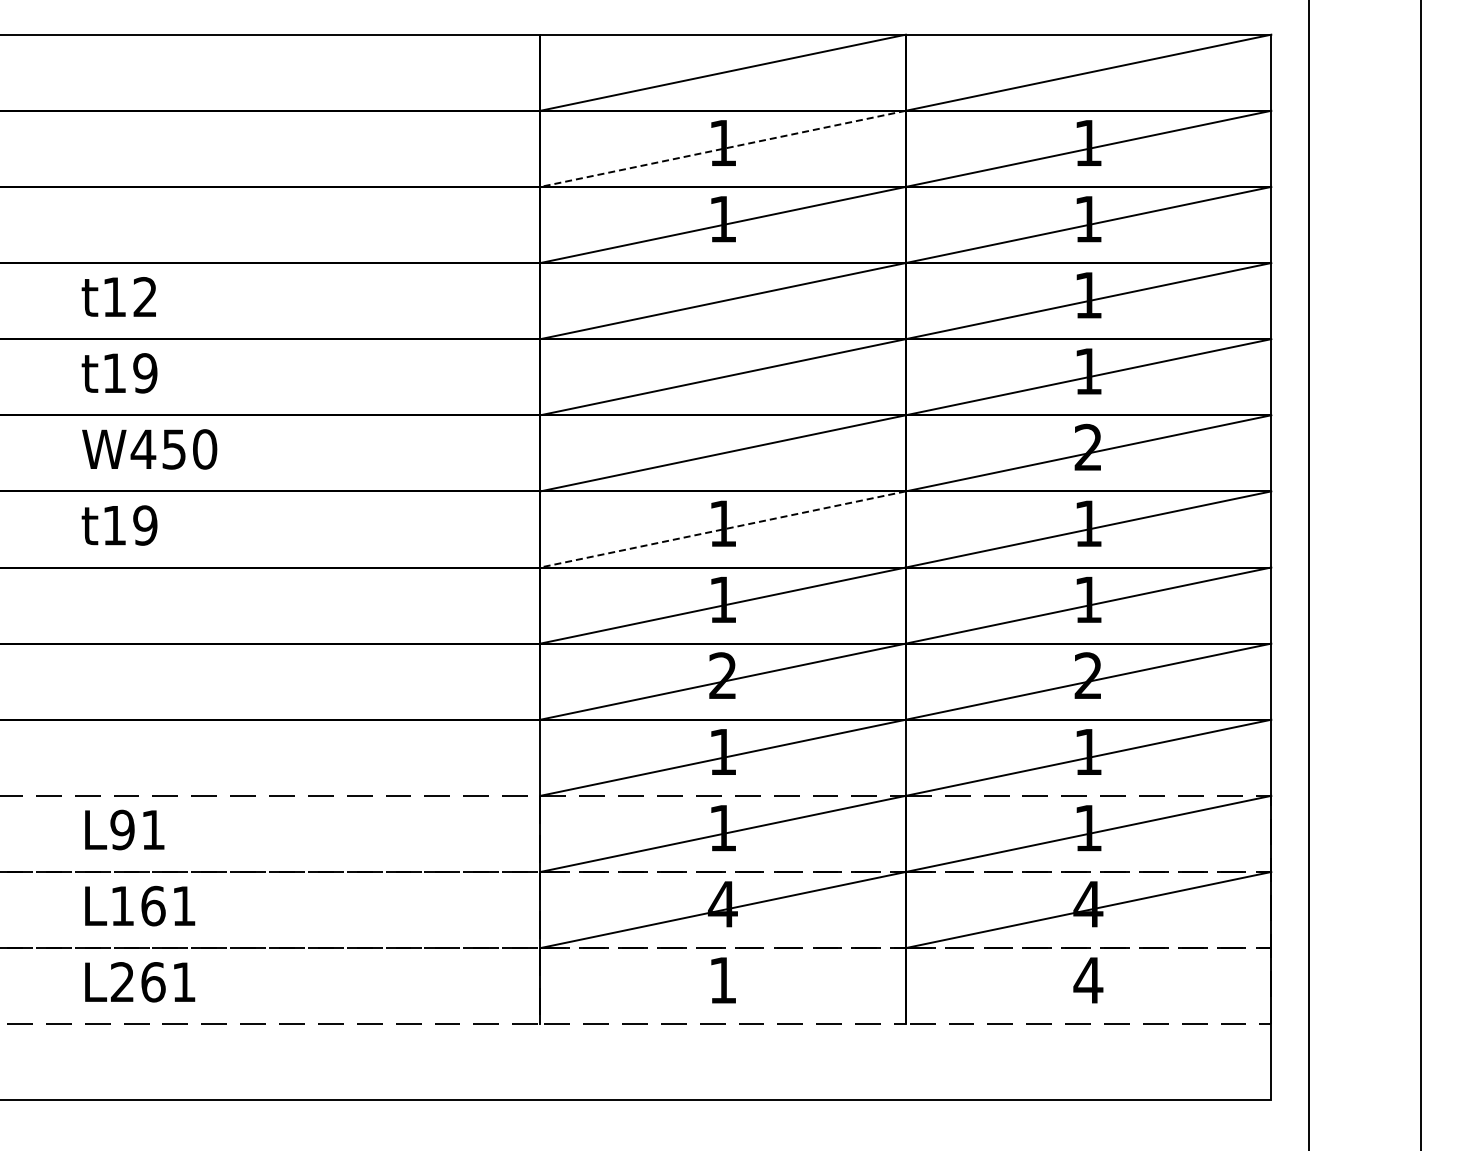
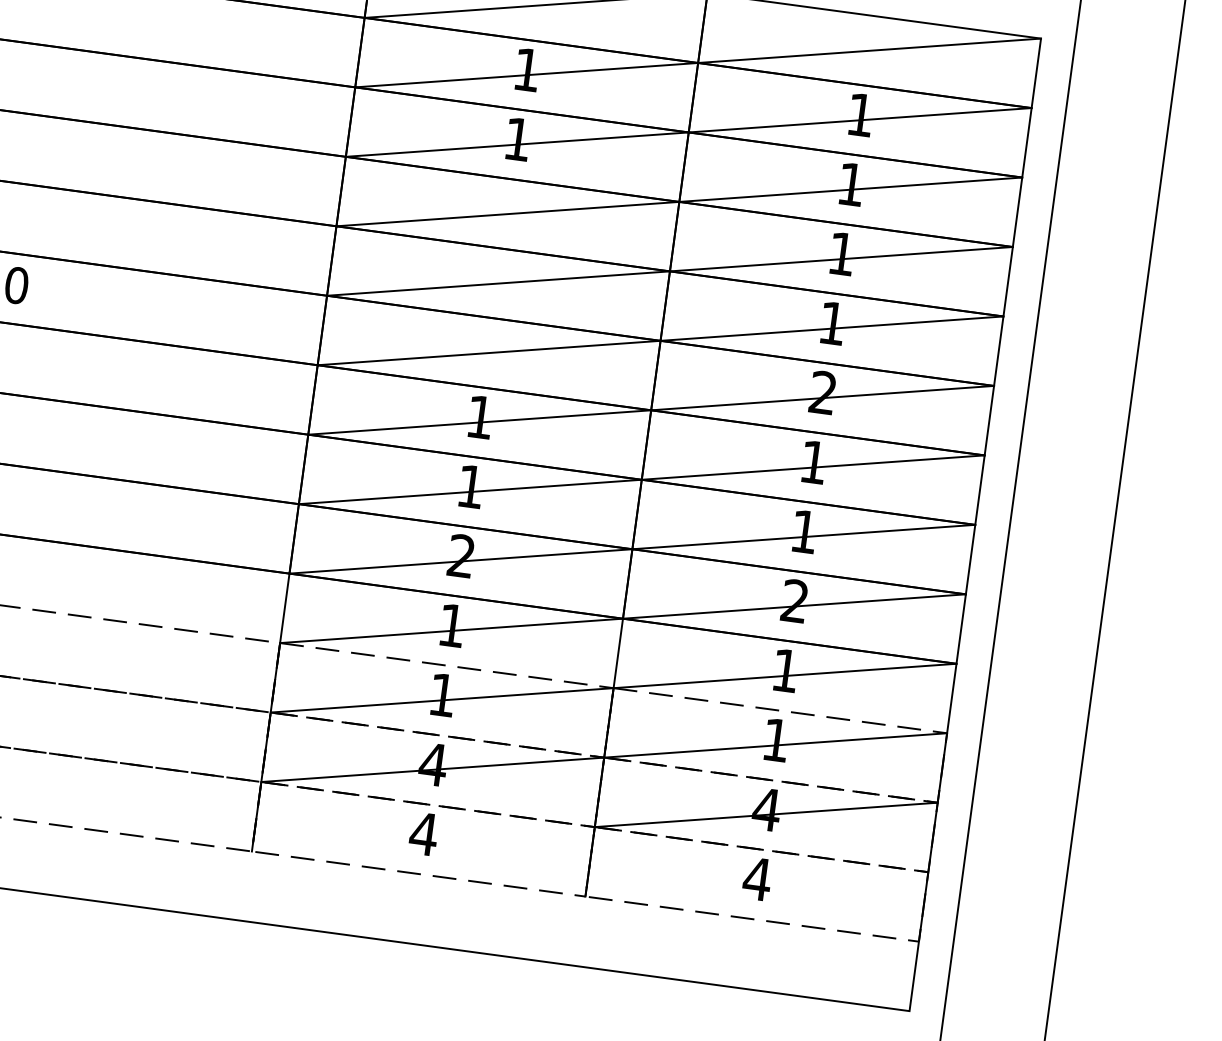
line: (723, 148) -> (527, 74), dashed -> solid
line: (723, 529) -> (480, 422), dashed -> solid
text: (722, 980) -> (423, 834), 1 -> 4

